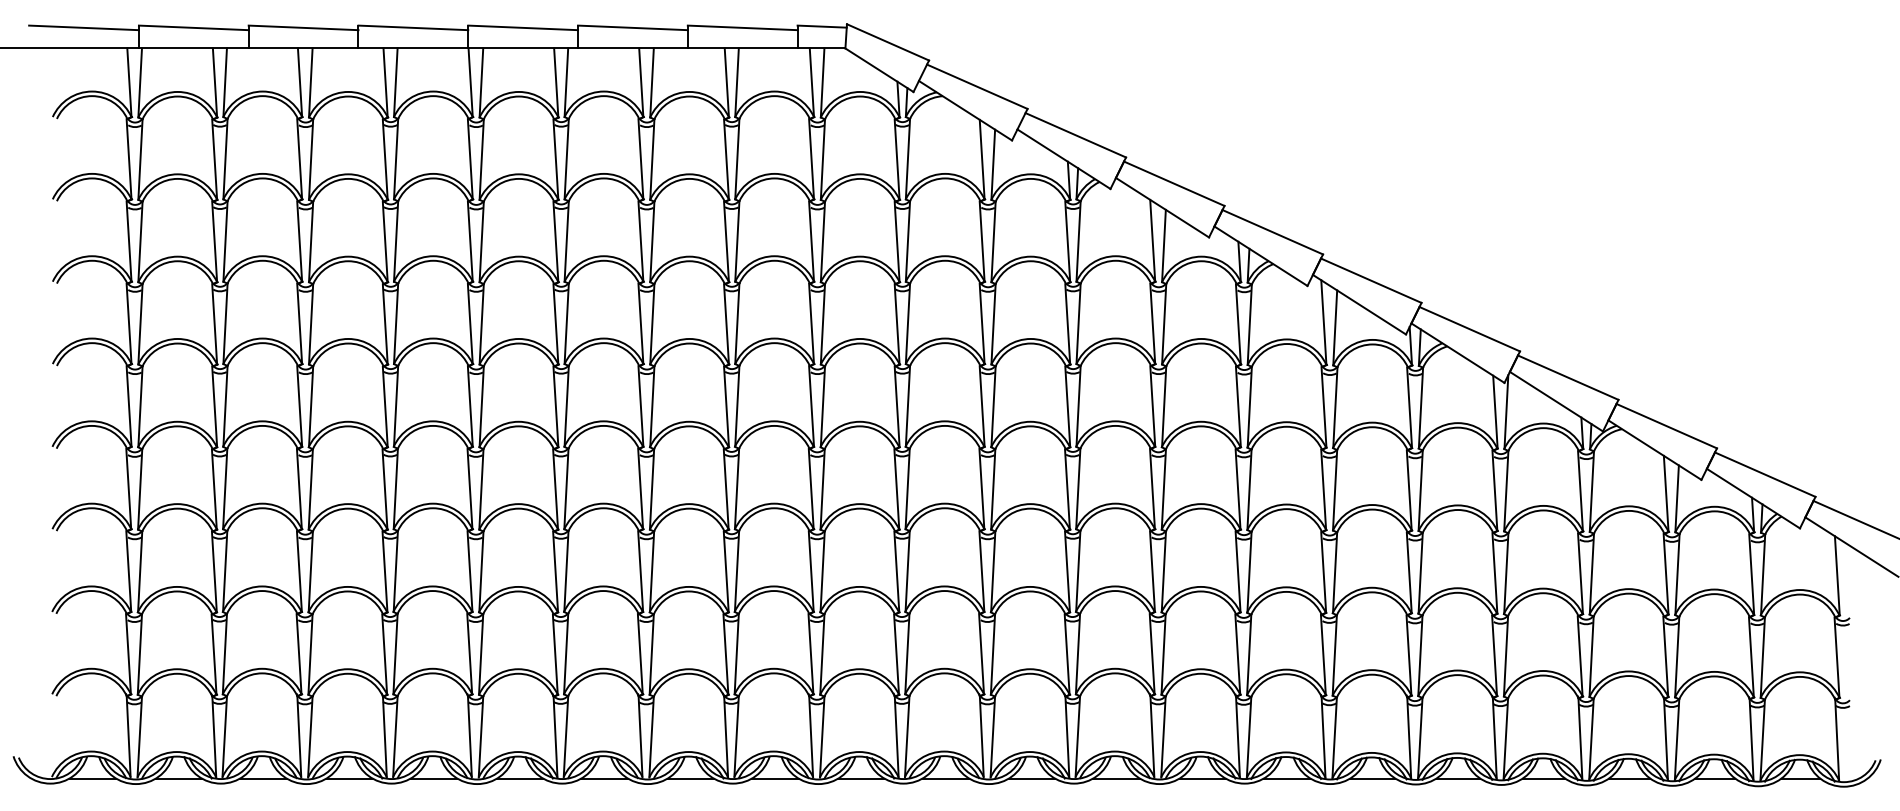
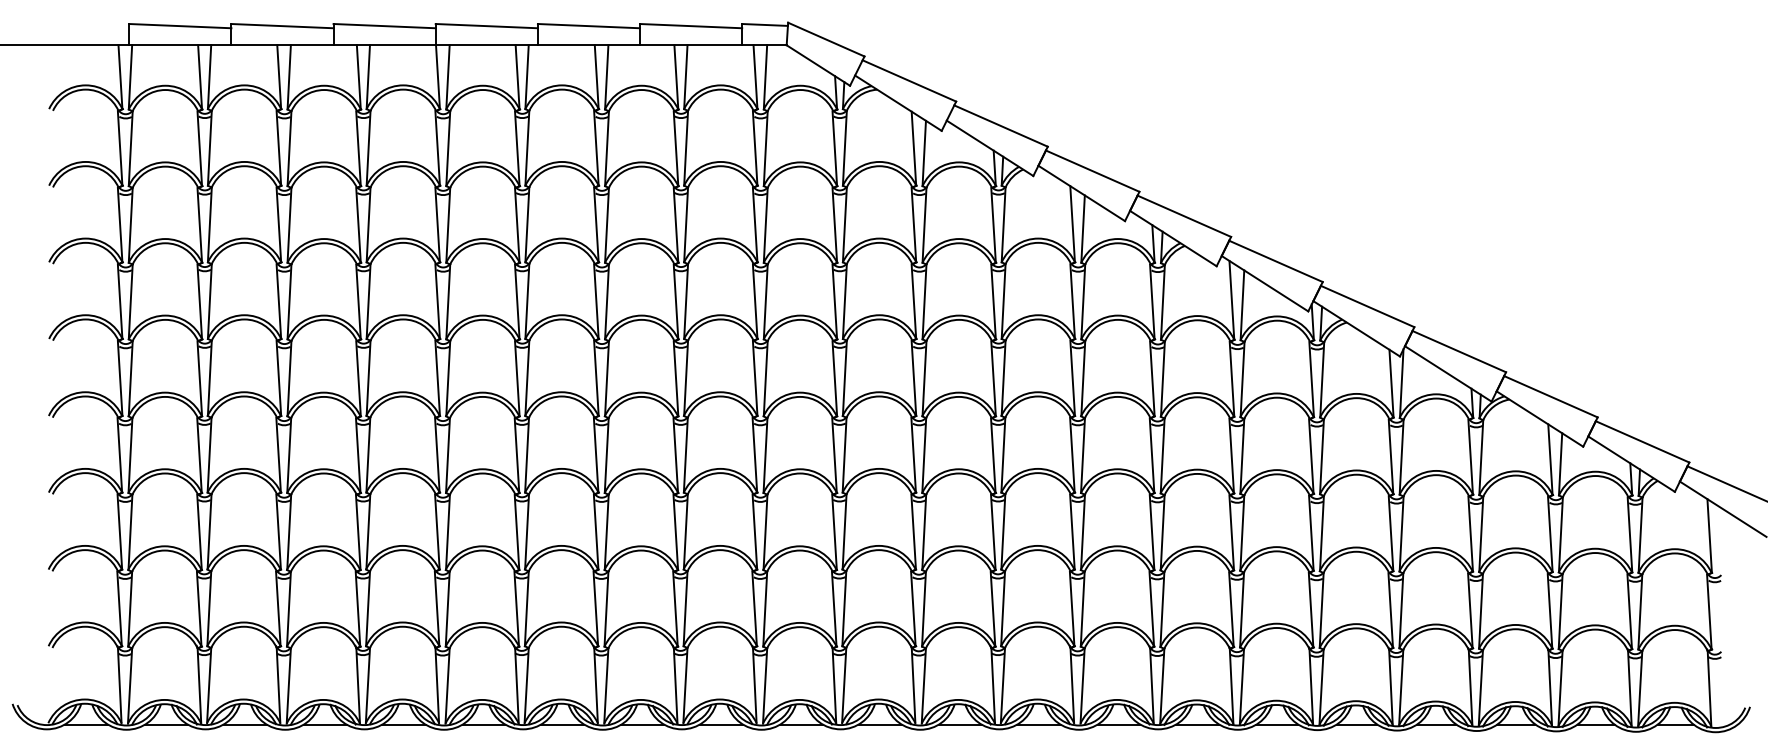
line: (84, 28) -> (78, 26), removed

